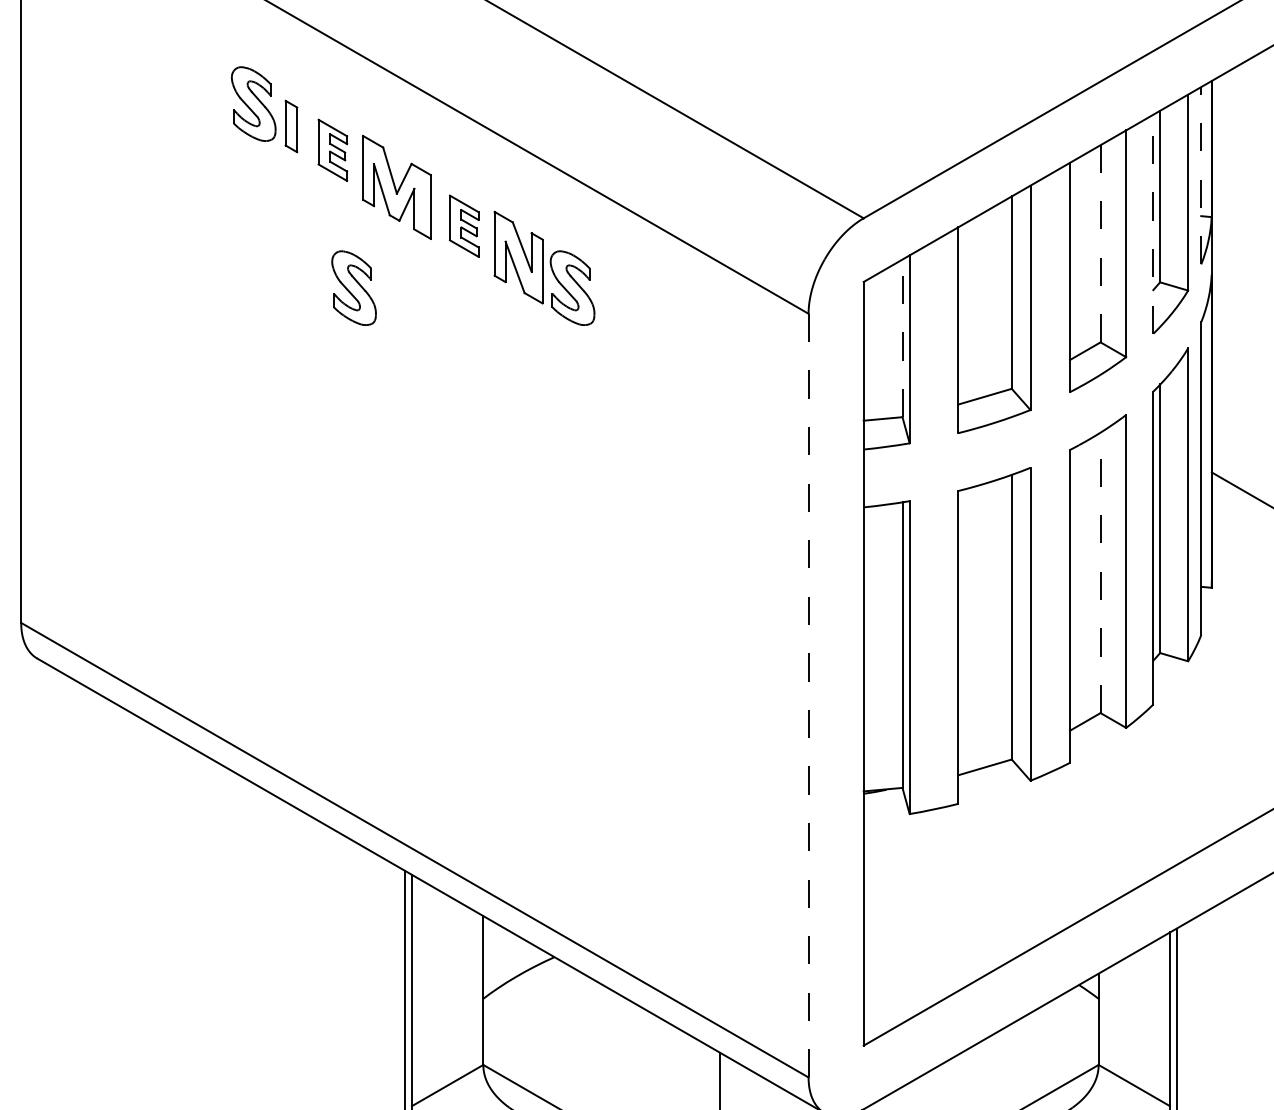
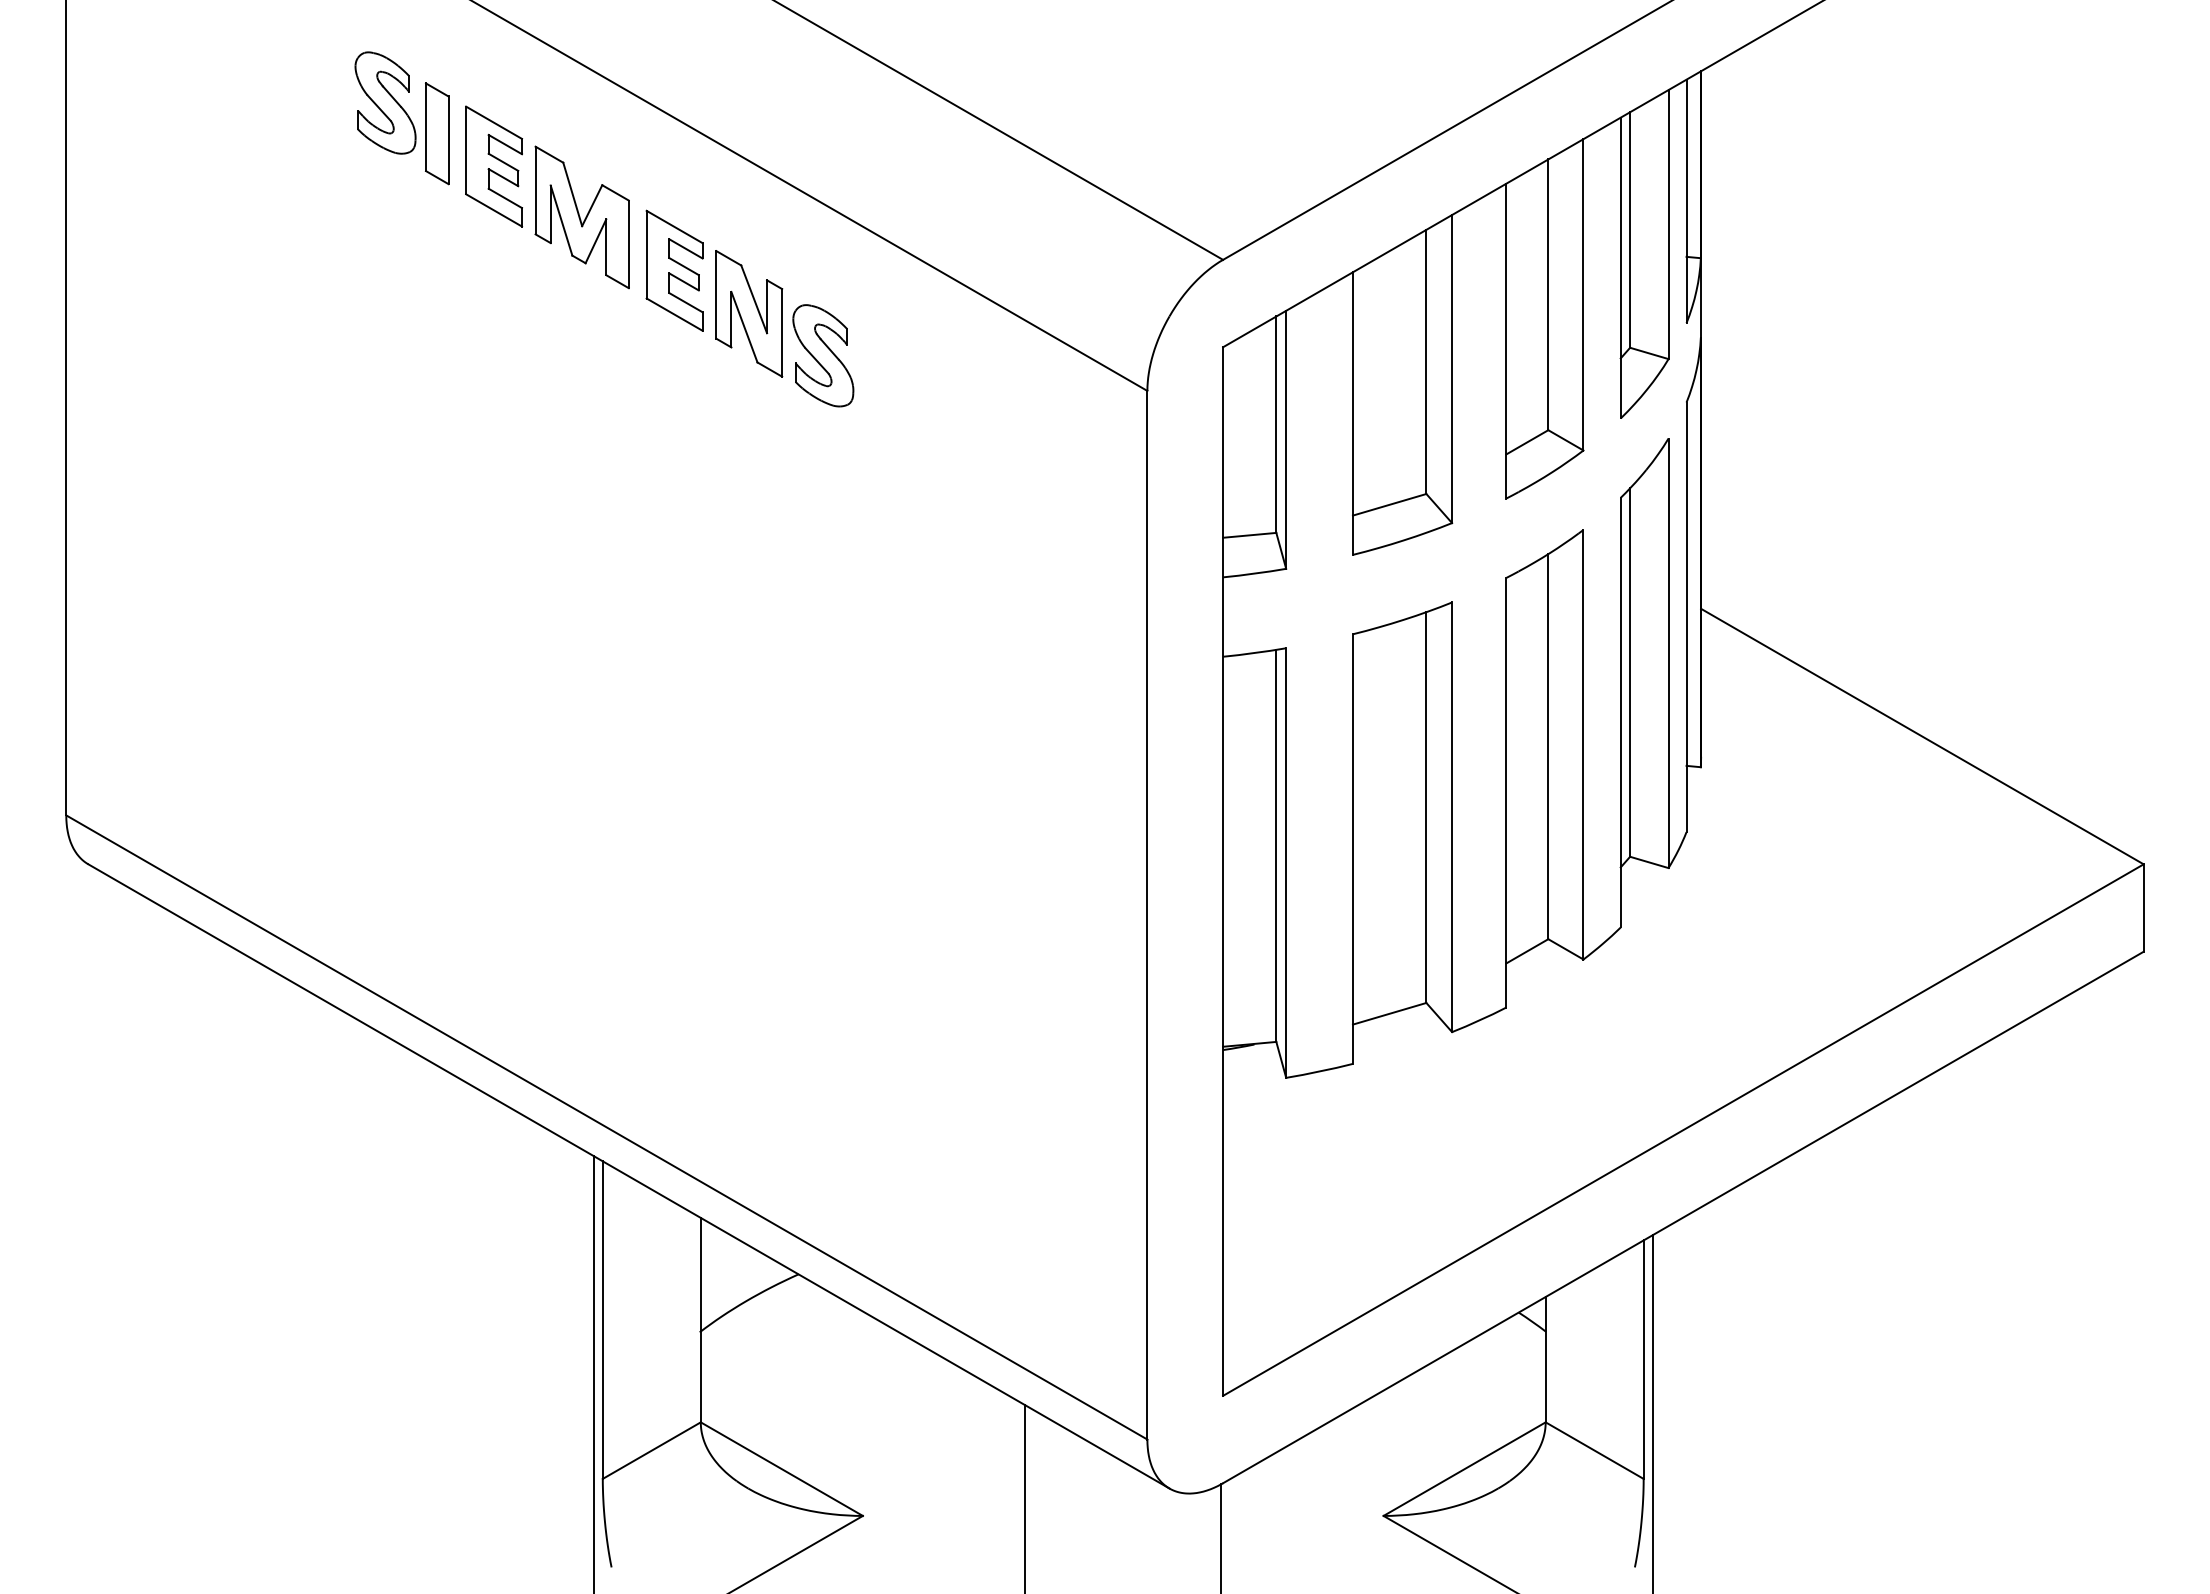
part: (291, 126) -> (437, 133), size x1.43
part: (333, 150) -> (494, 166), size x1.43
line: (1201, 175) -> (1686, 201), dashed -> solid
line: (1153, 223) -> (1620, 267), dashed -> solid
part: (464, 226) -> (674, 270), size x1.43
line: (1100, 243) -> (1548, 294), dashed -> solid
part: (354, 287) -> (523, 355), removed
line: (902, 338) -> (1276, 424), dashed -> solid
line: (1100, 572) -> (1548, 746), dashed -> solid
line: (808, 695) -> (1147, 914), dashed -> solid

